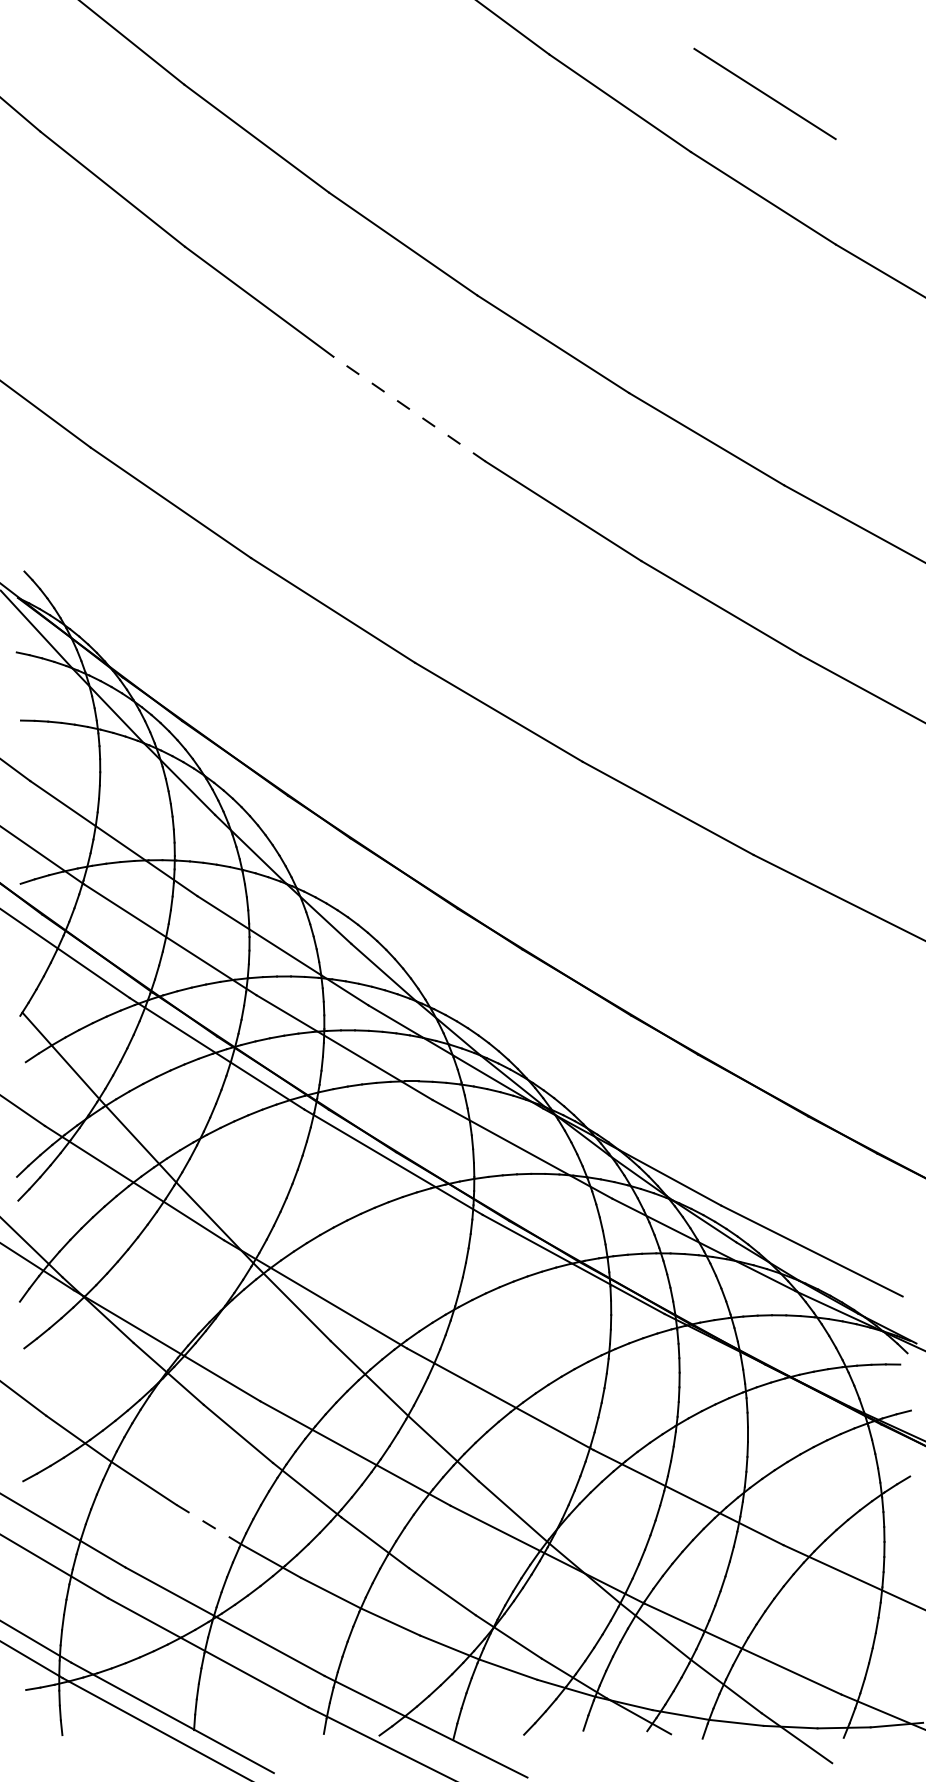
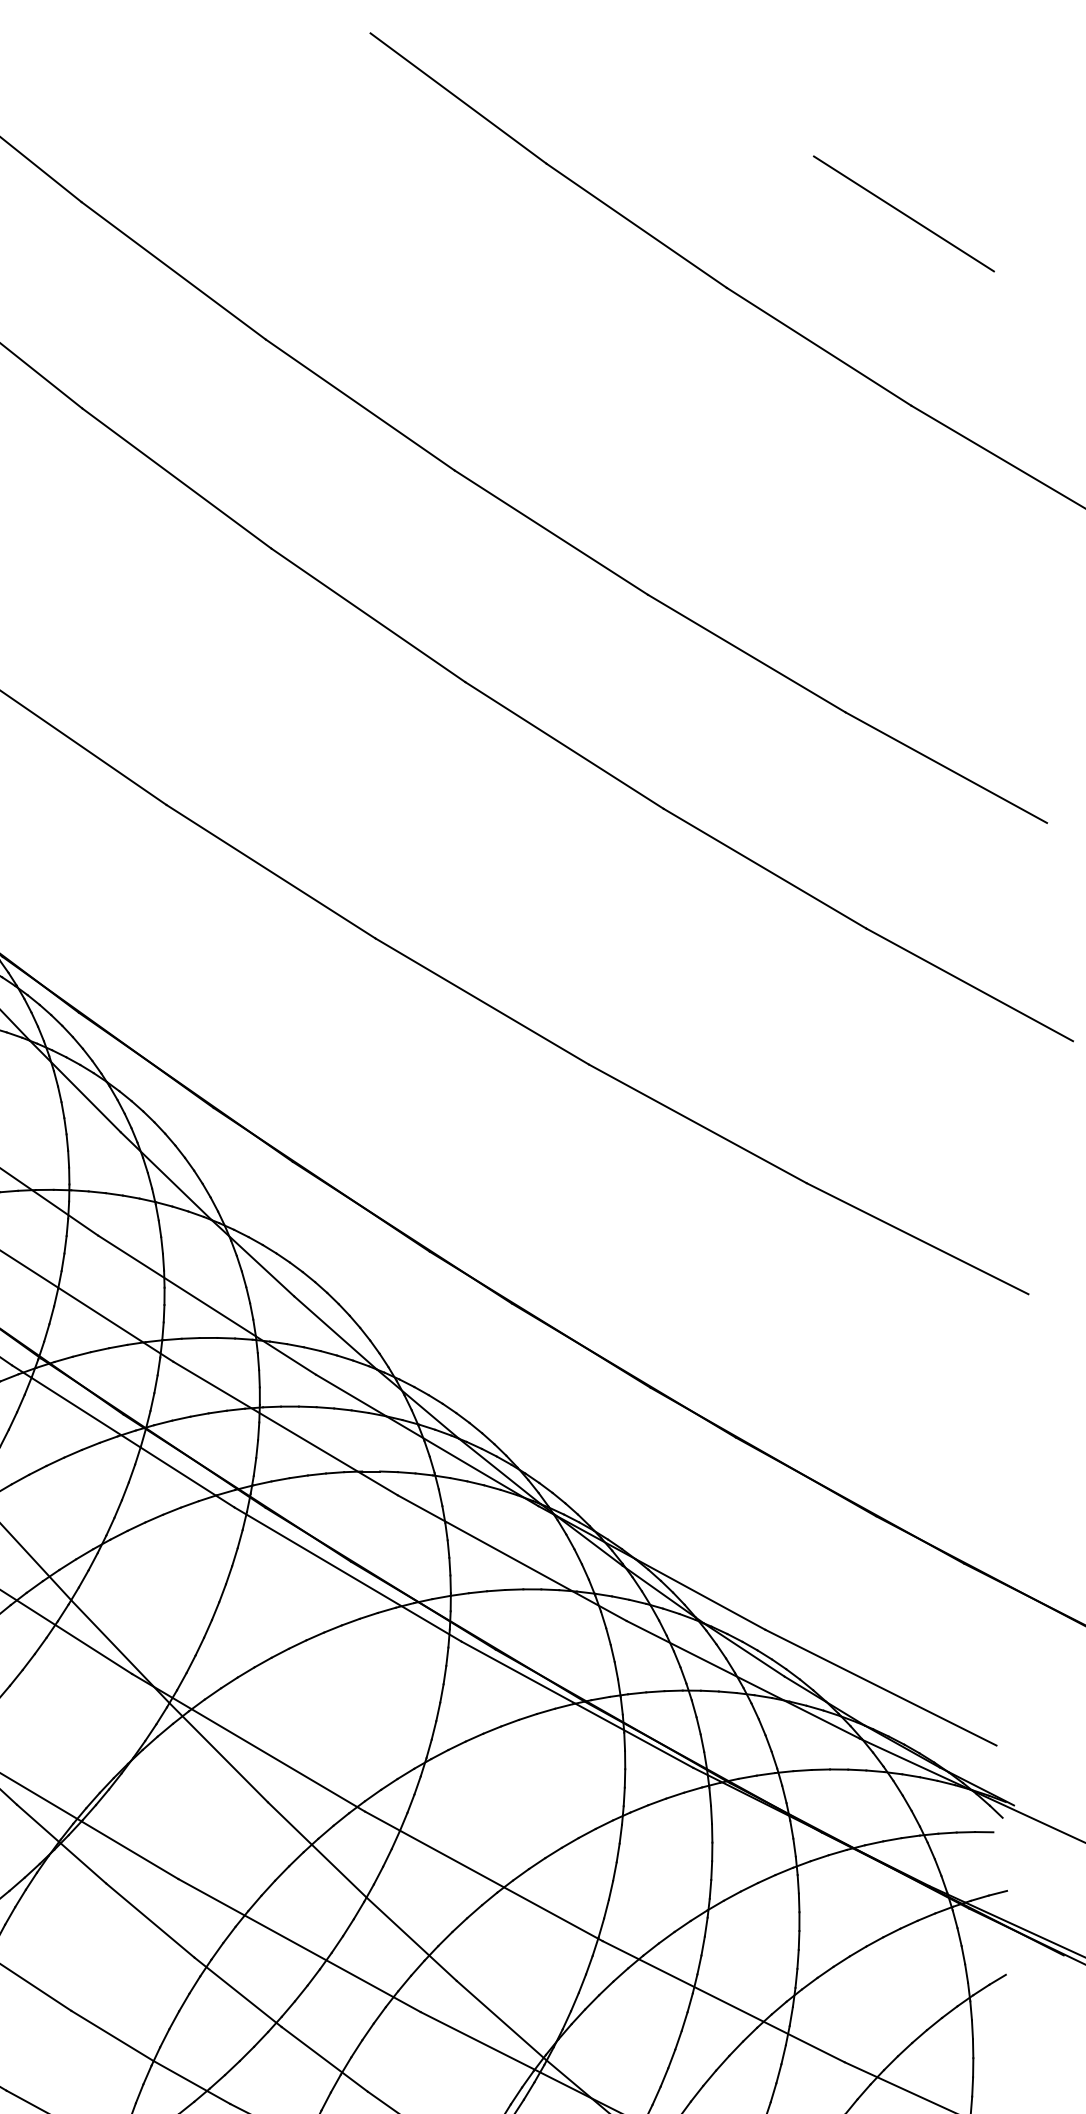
line: (764, 93) -> (903, 213), moved
line: (409, 408) -> (368, 614), dashed -> solid
line: (208, 1524) -> (112, 2035), dashed -> solid

